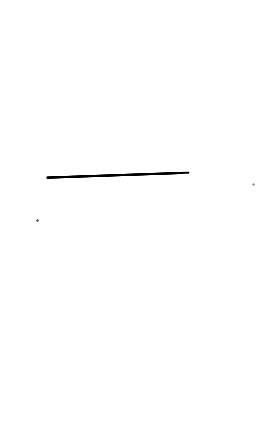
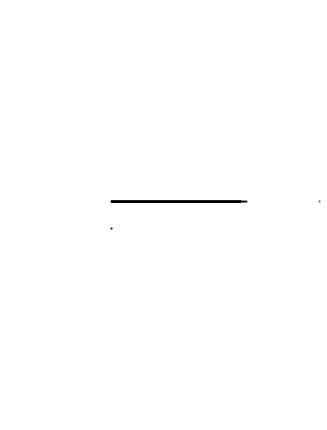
line: (117, 175) -> (178, 201), moved

